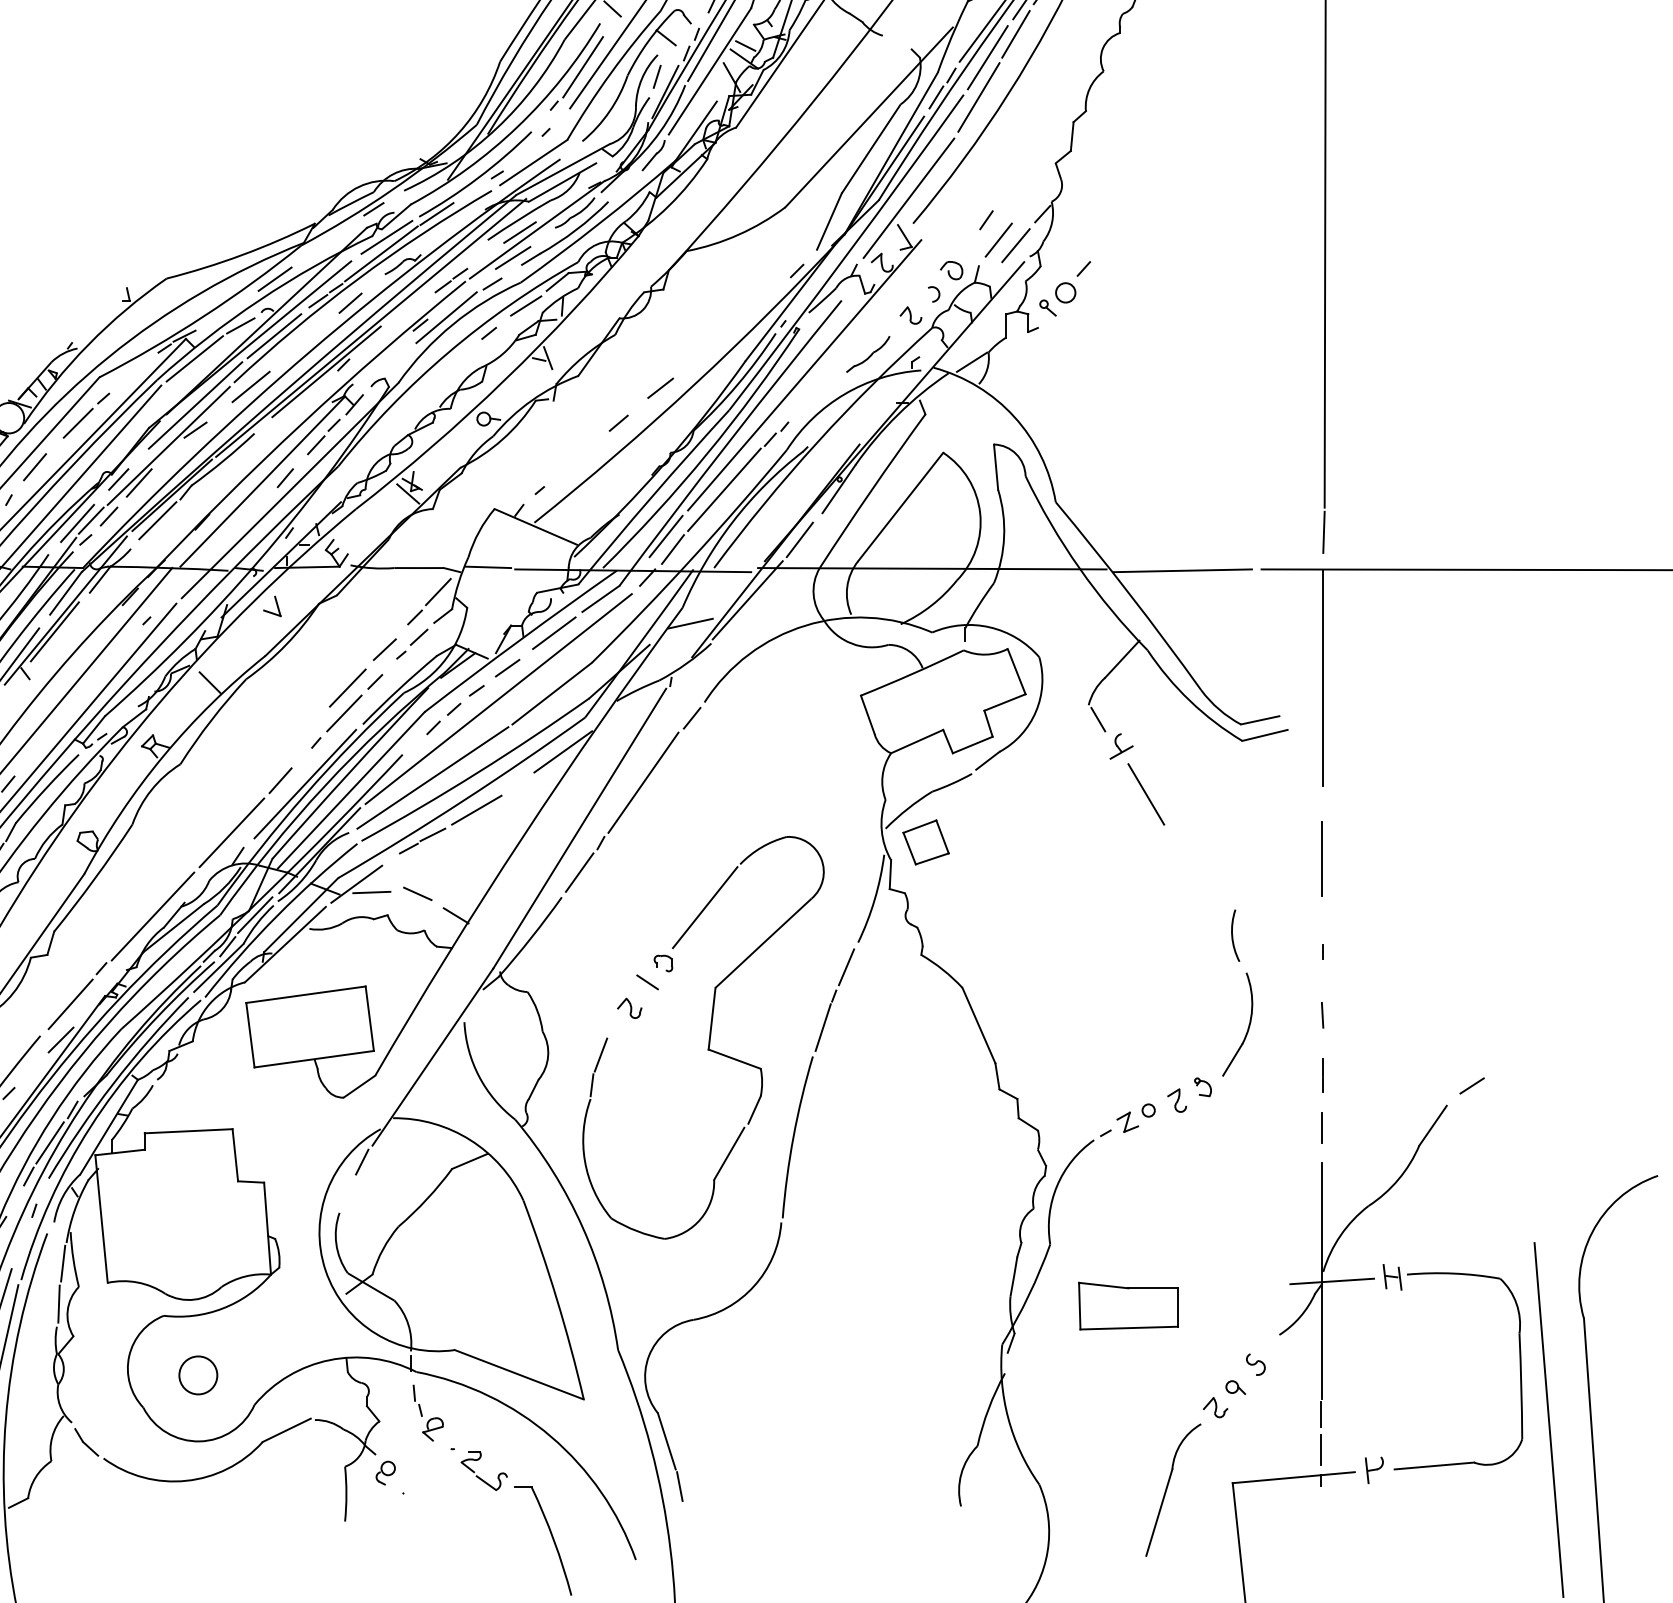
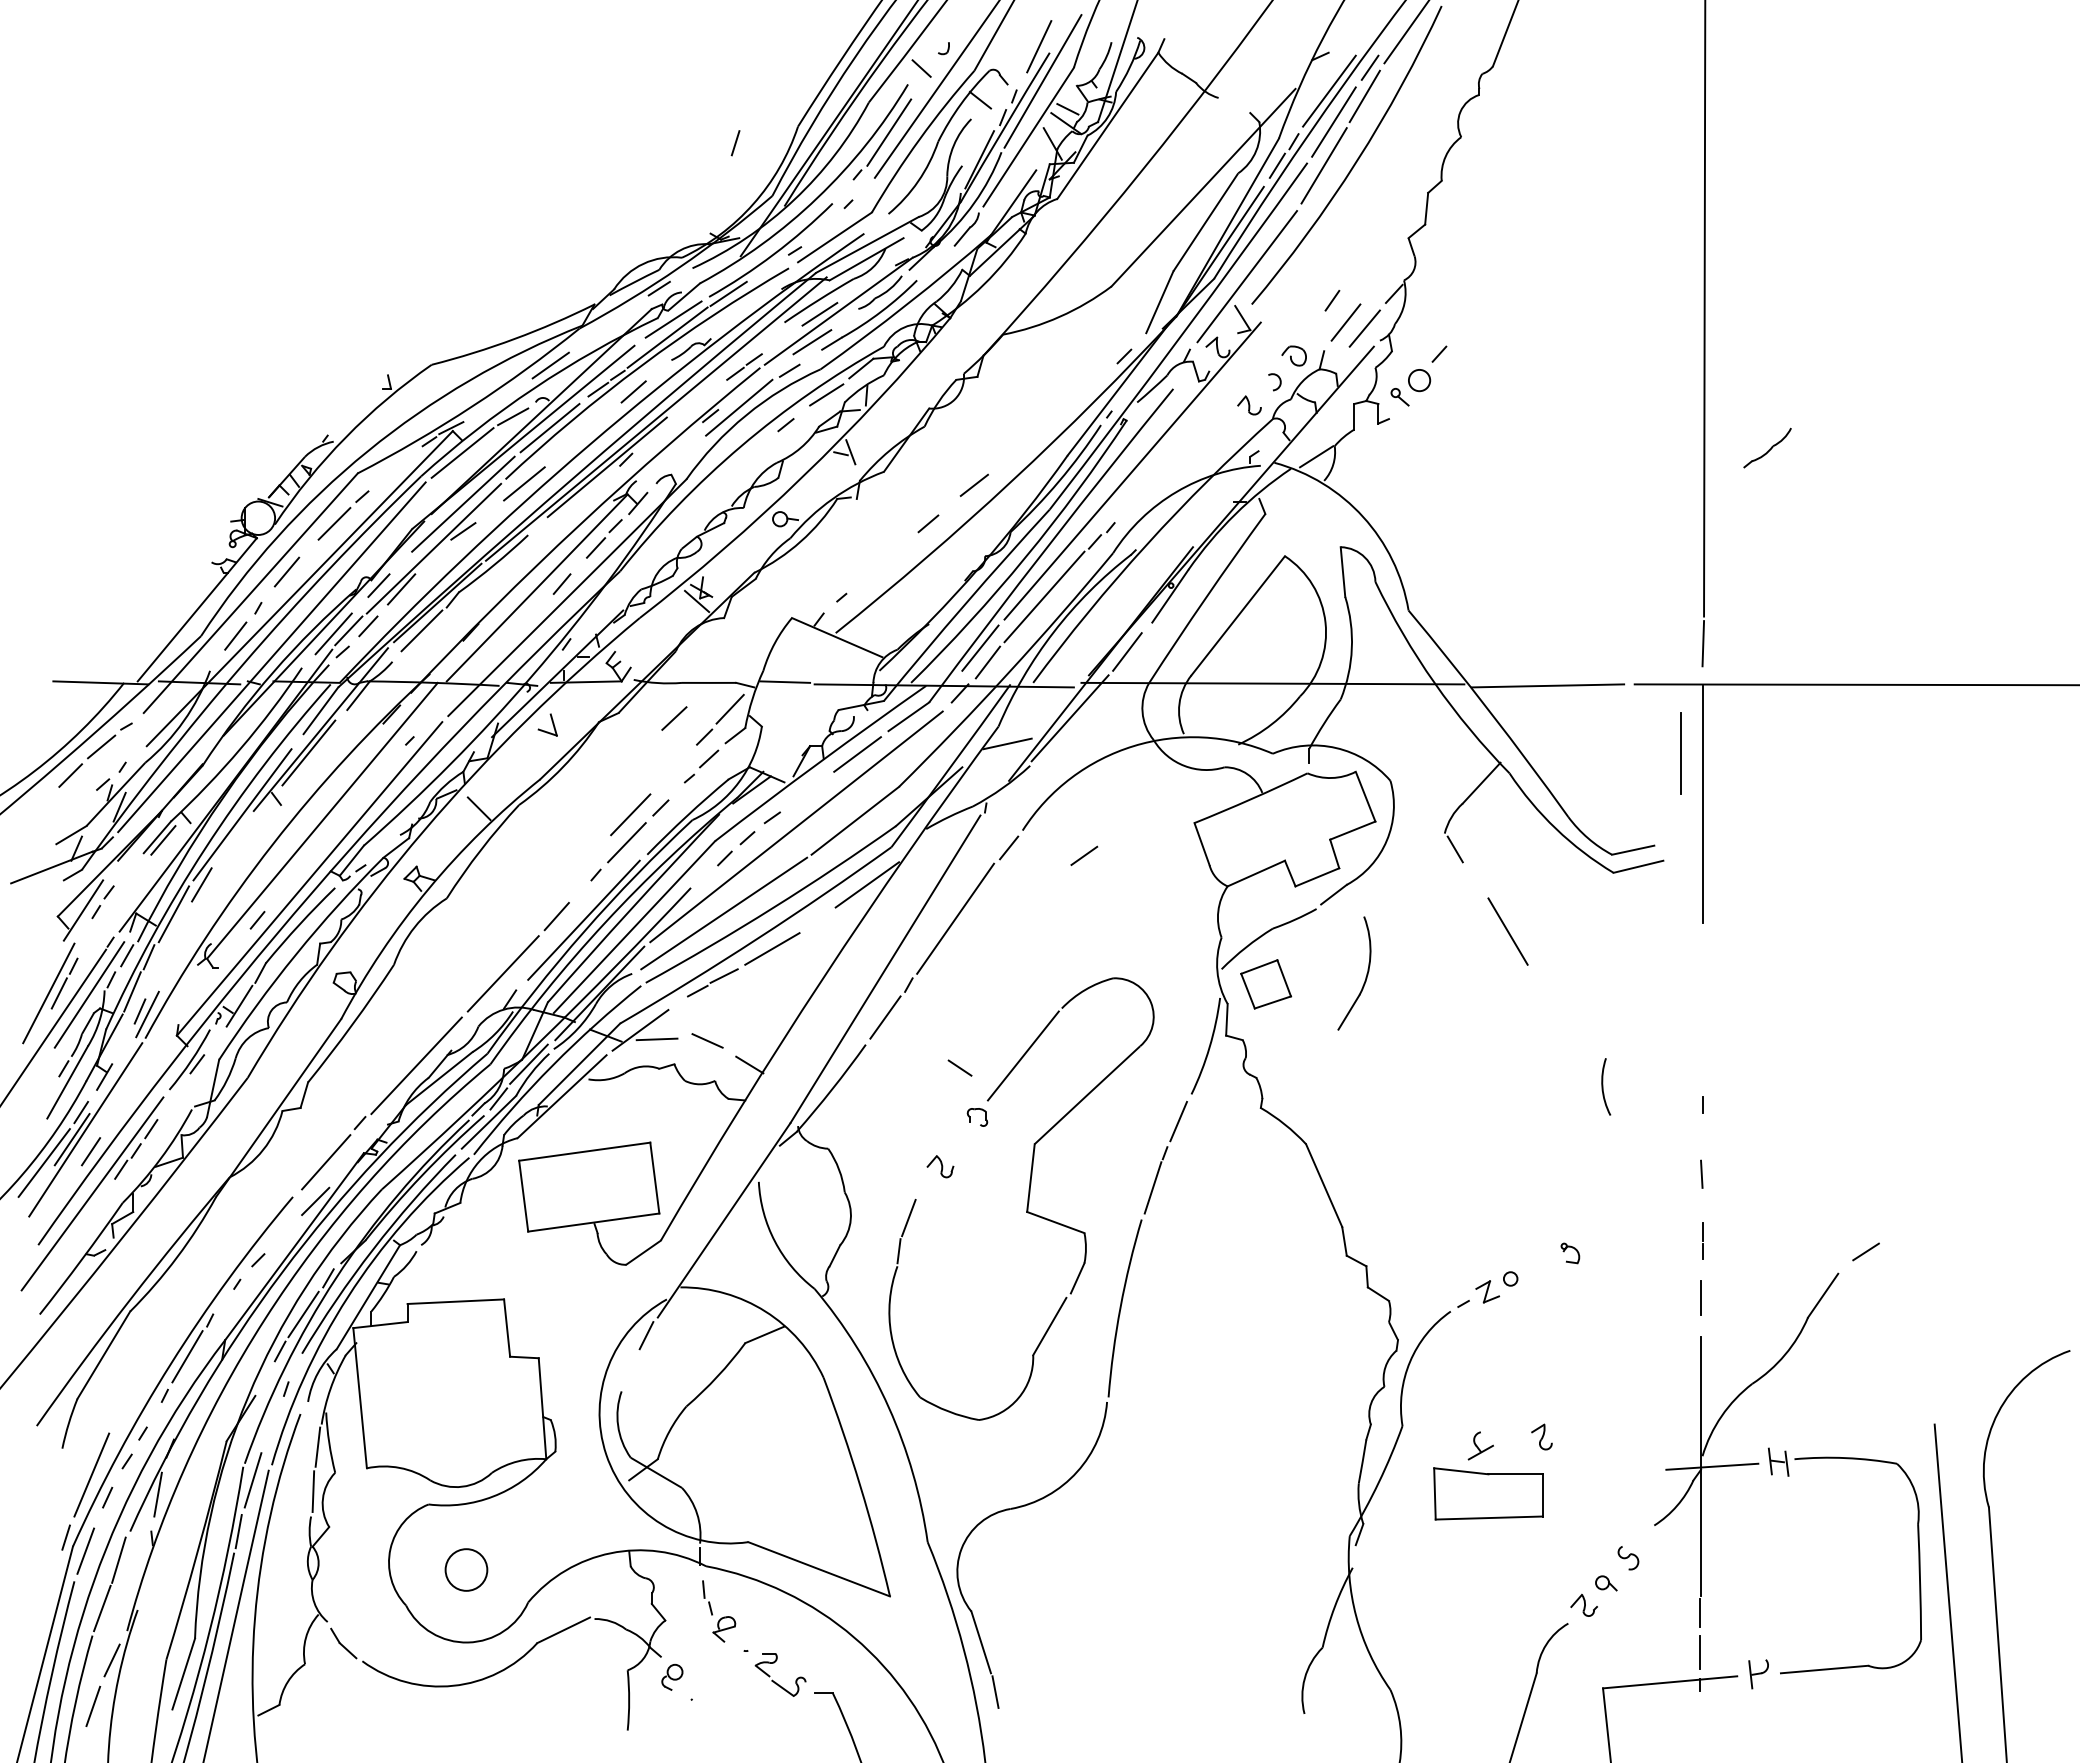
line: (657, 77) -> (735, 143), moved
part: (868, 353) -> (1767, 447), moved
line: (384, 649) -> (674, 718), moved
line: (507, 667) -> (1084, 855), moved
part: (1121, 746) -> (1480, 1445), moved
line: (1321, 858) -> (1680, 753), moved
line: (647, 981) -> (959, 1067), moved
part: (1247, 1028) -> (1365, 977), moved
part: (1176, 1100) -> (1541, 1436), moved

